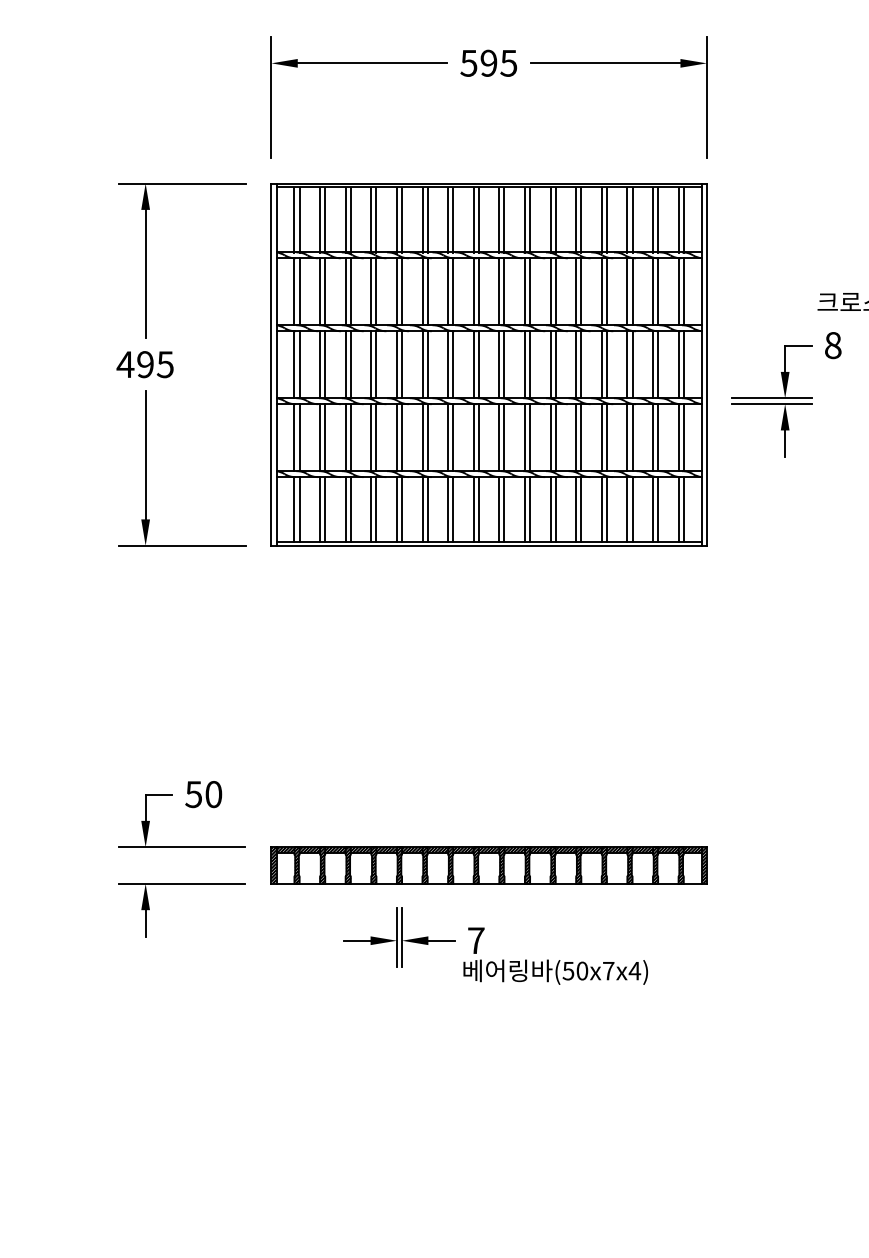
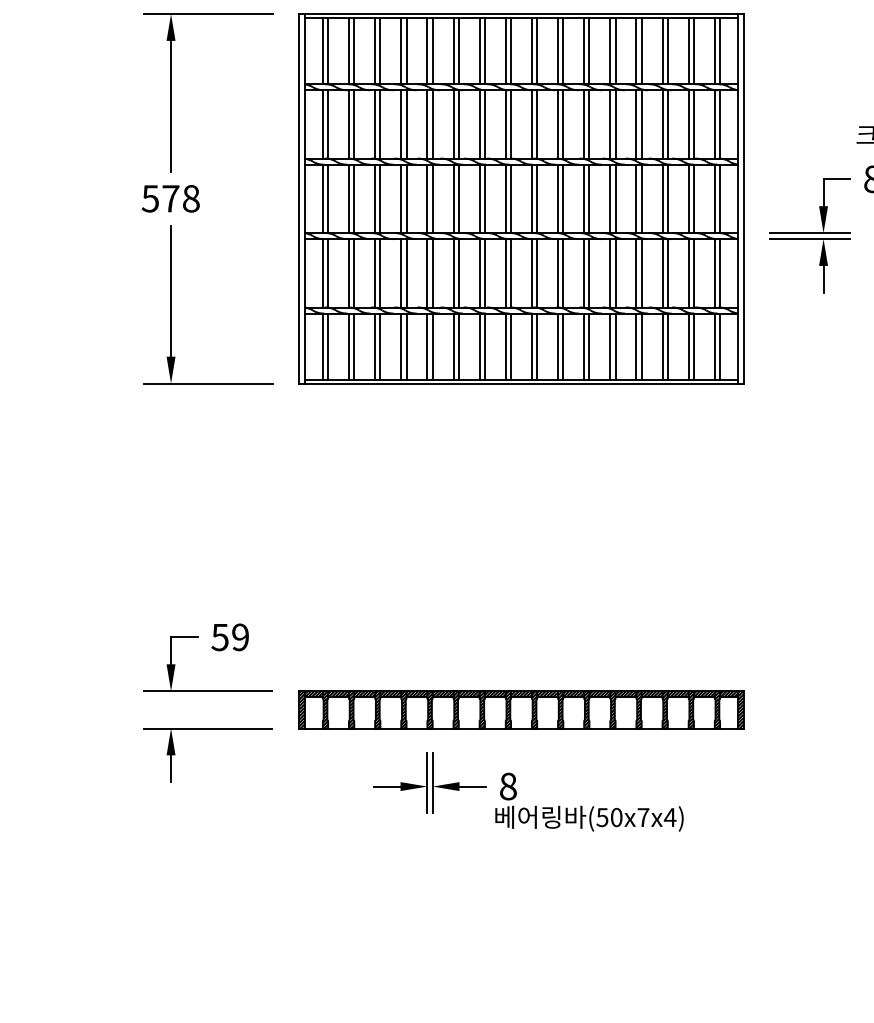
text: (144, 364) -> (169, 198), 495 -> 578
text: (213, 794) -> (240, 637), 50 -> 59
text: (476, 940) -> (508, 786), 7 -> 8

